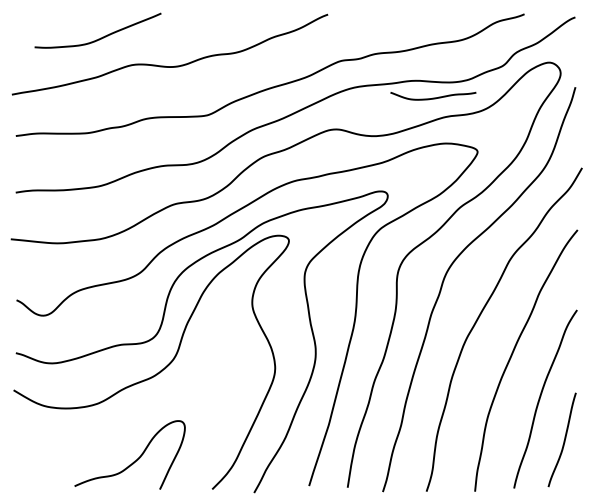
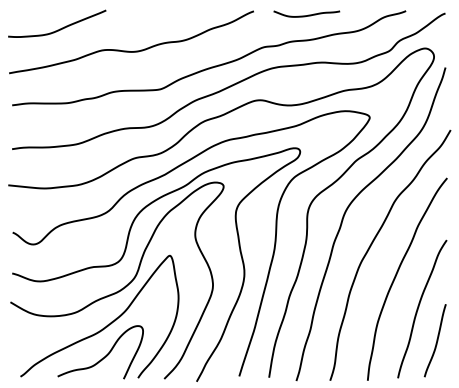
curve: (100, 37) -> (59, 29), moved
curve: (433, 97) -> (306, 15), moved
curve: (137, 420) -> (106, 325), added

